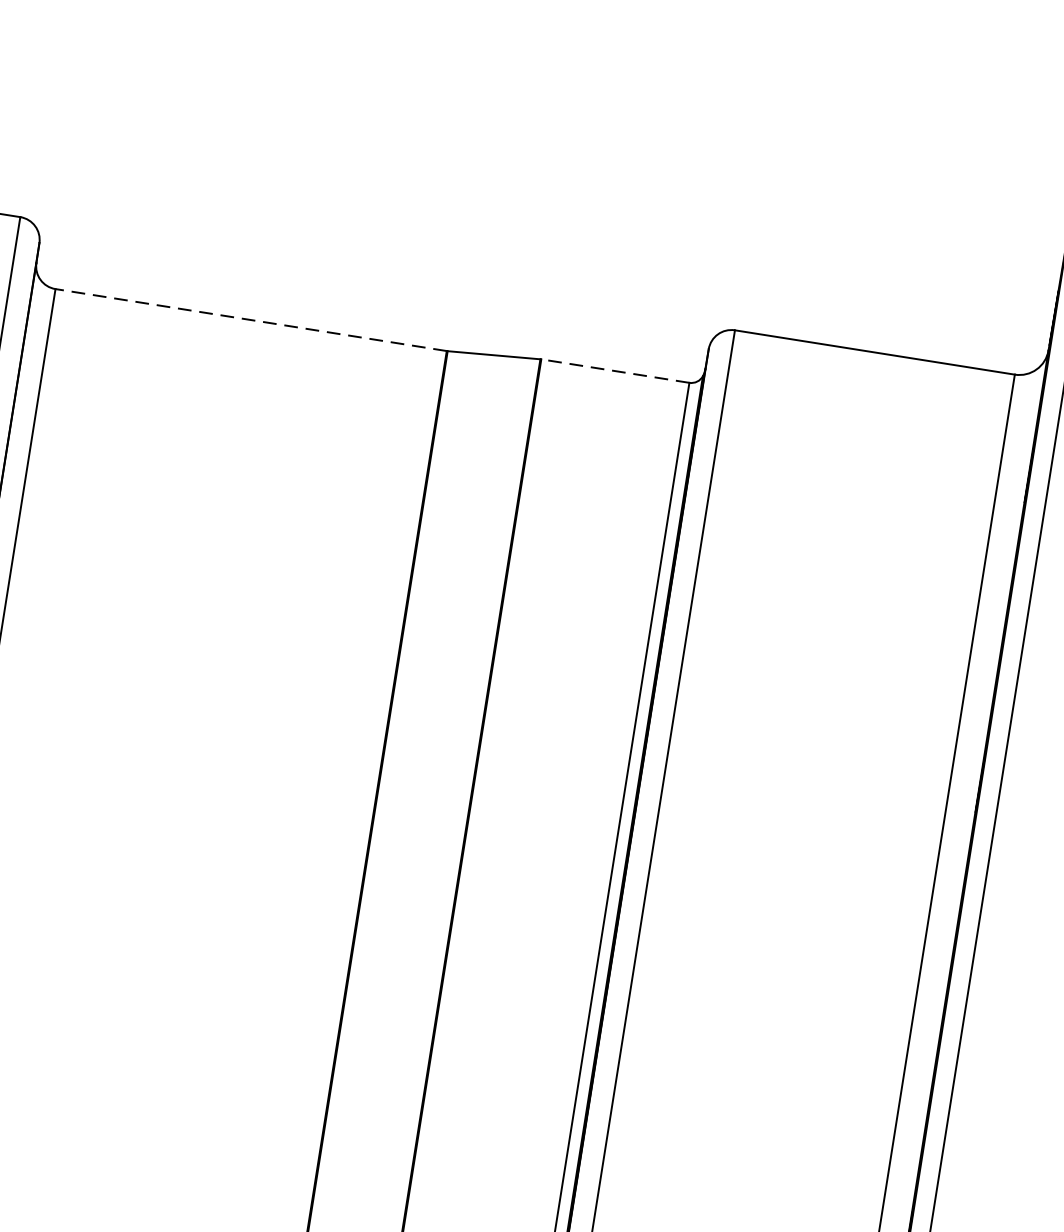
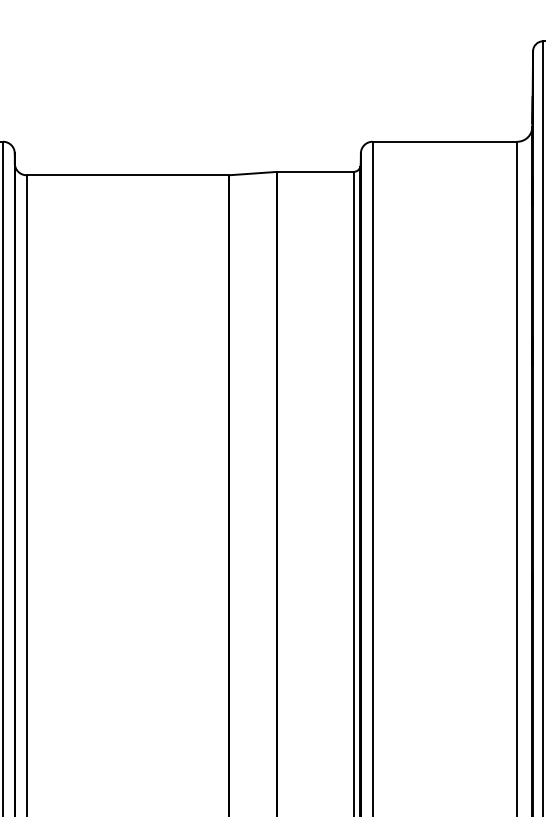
line: (250, 320) -> (127, 175), dashed -> solid
line: (615, 370) -> (315, 171), dashed -> solid

